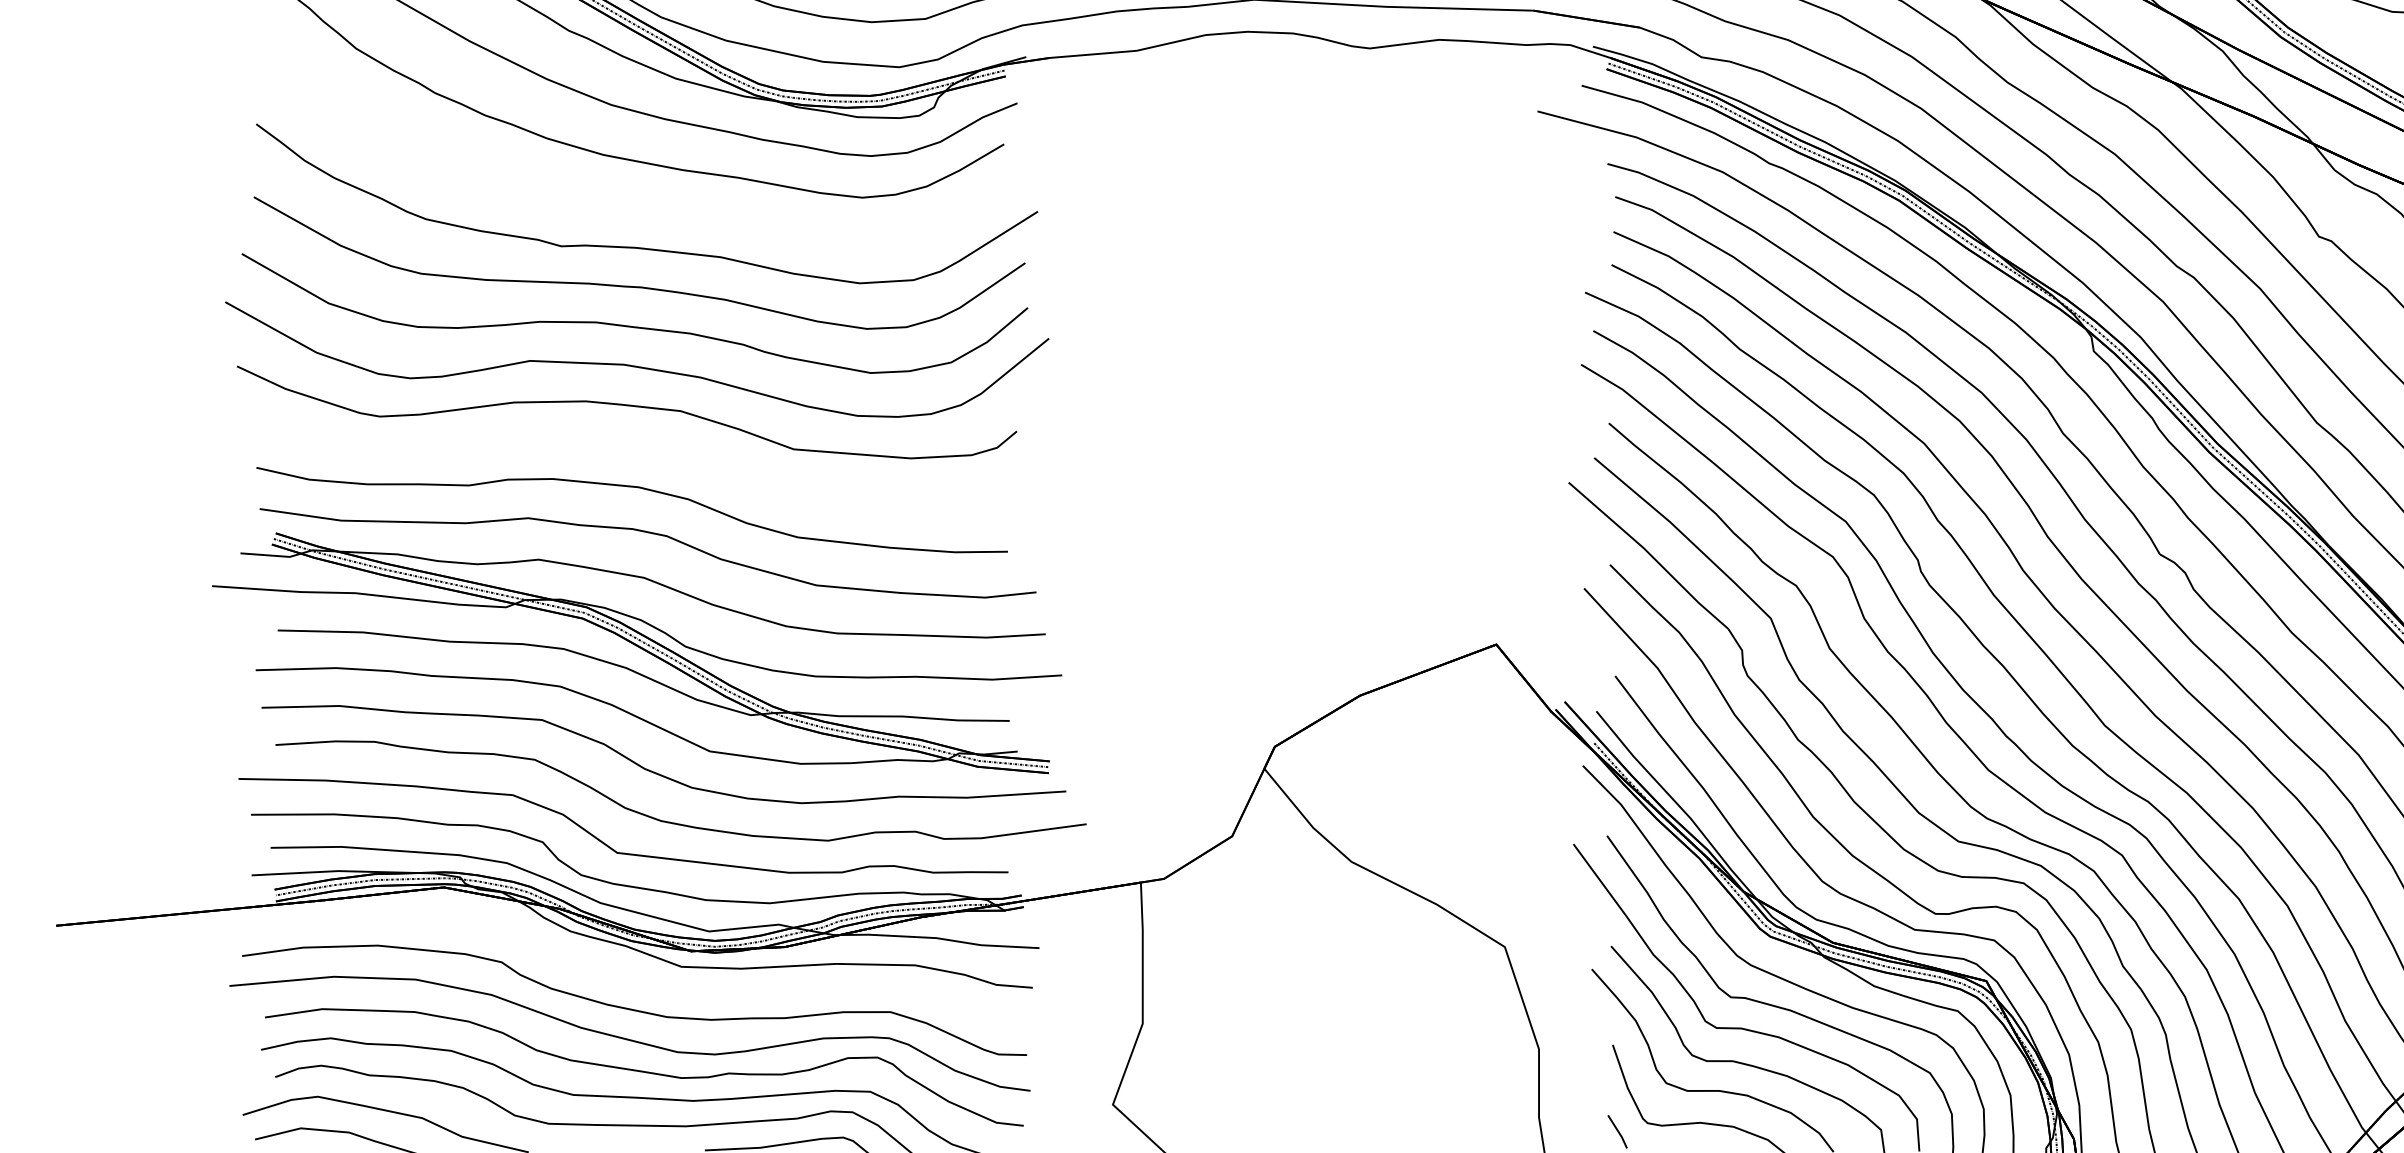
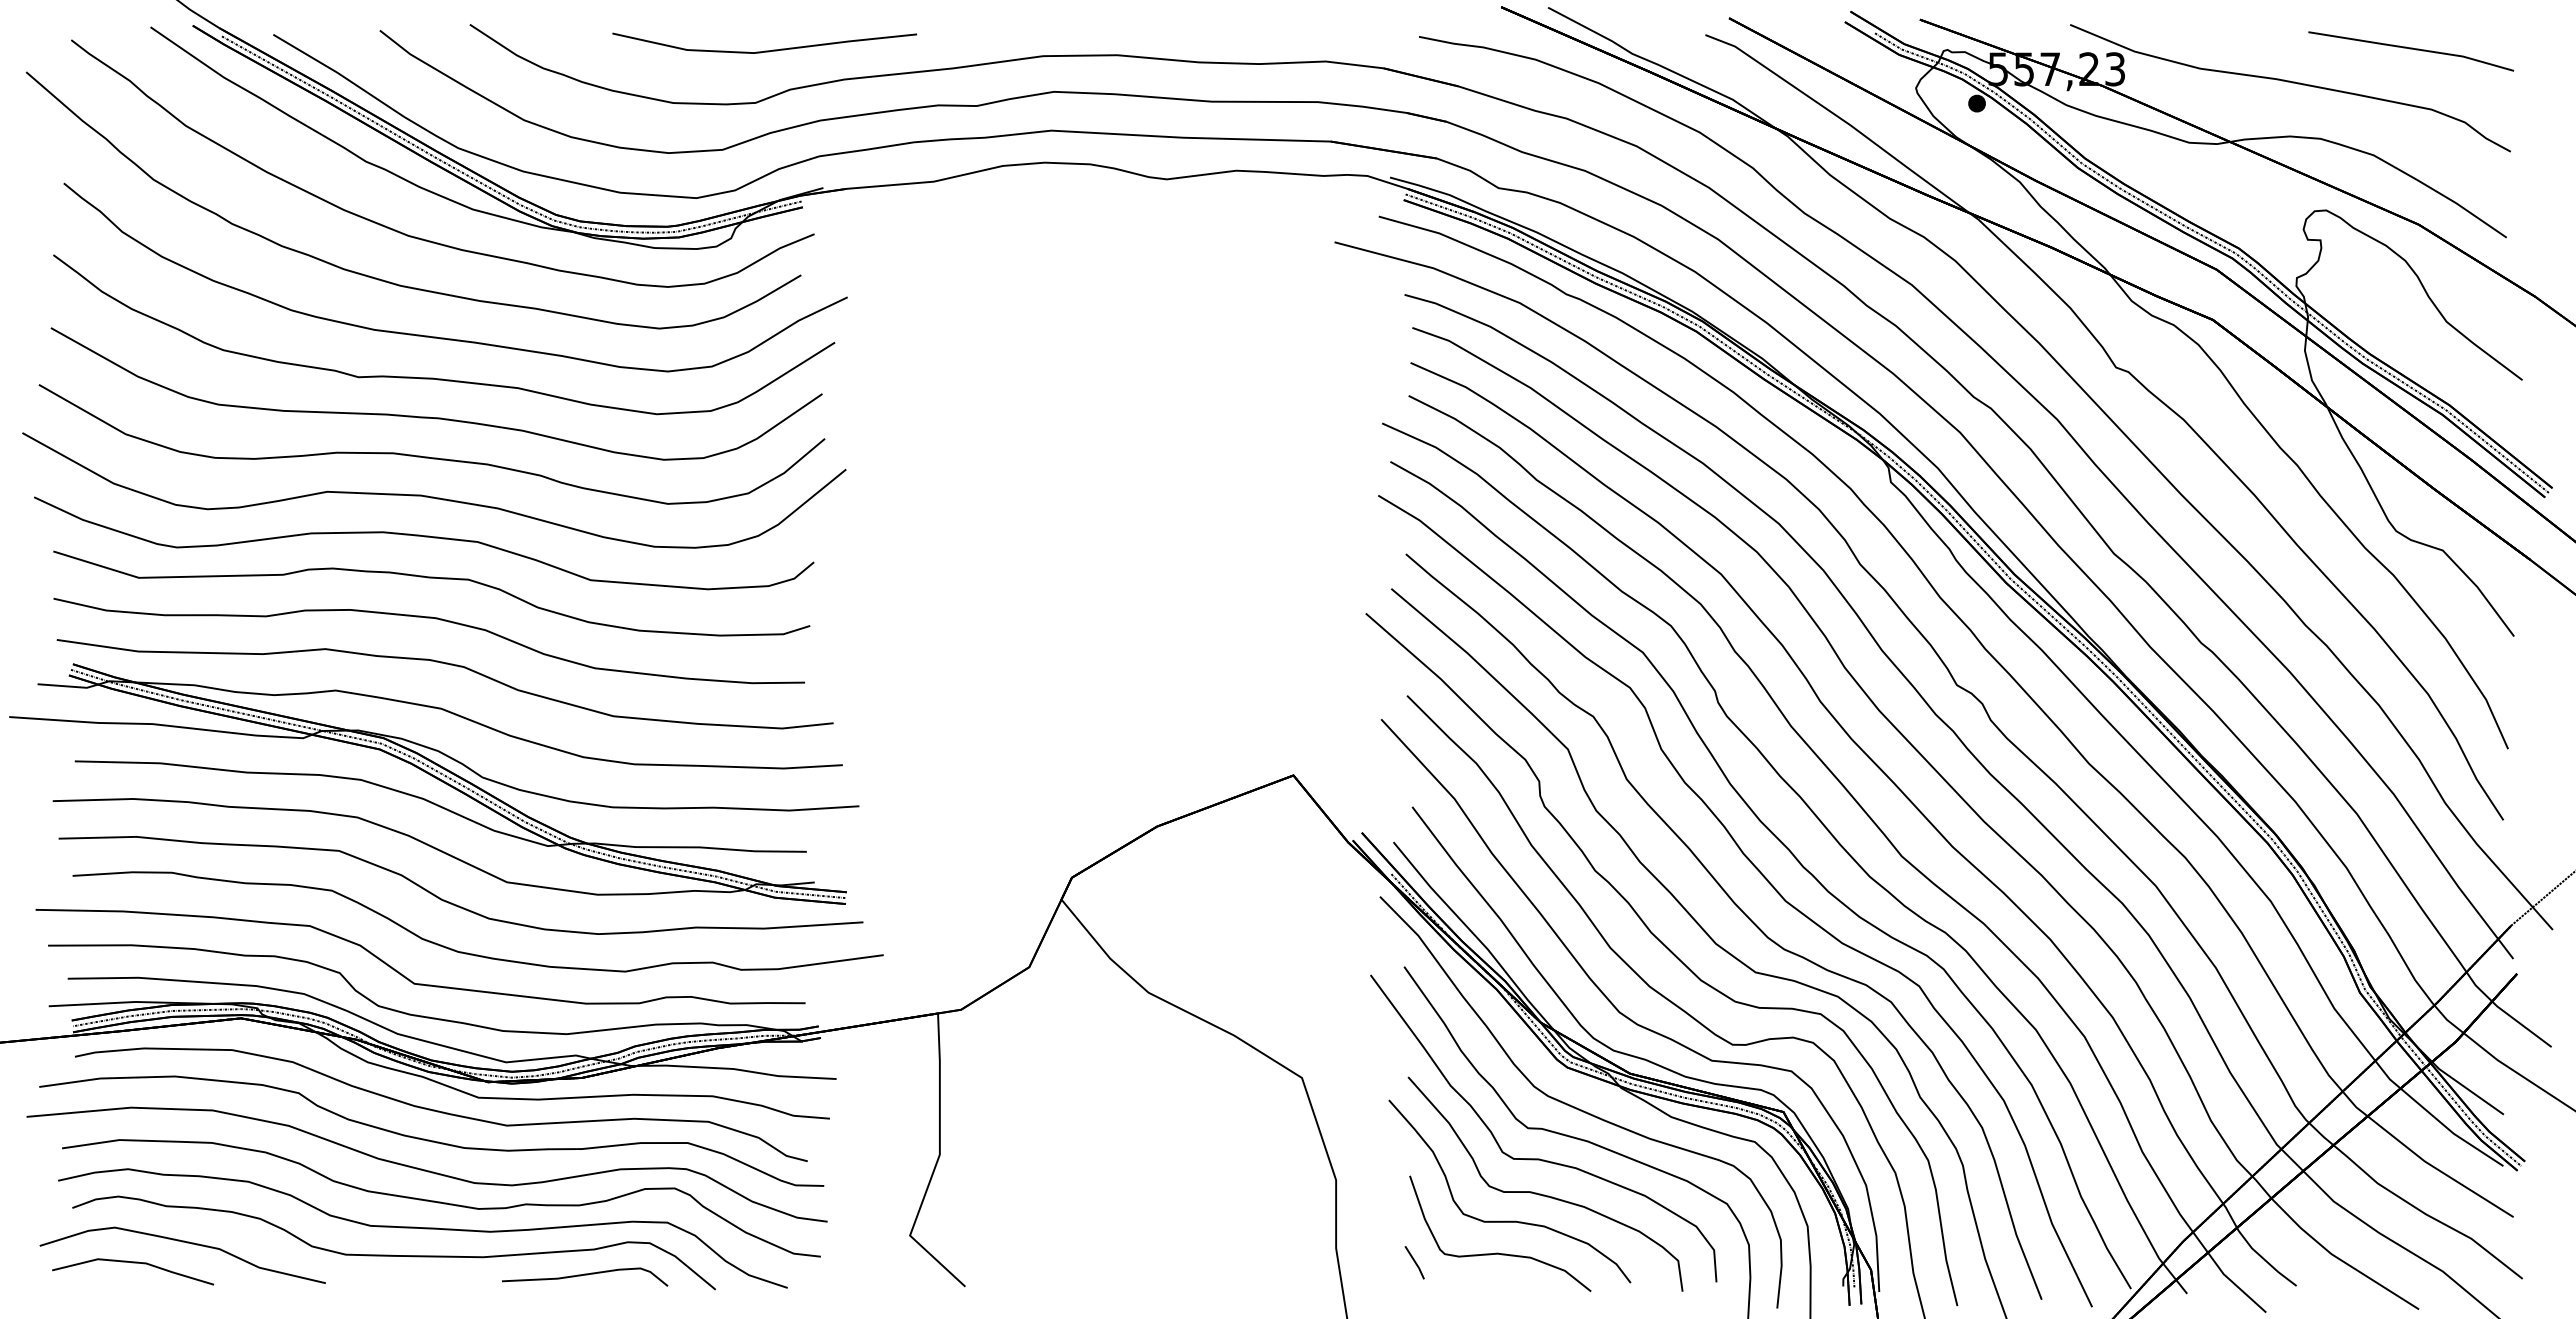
curve: (647, 206) -> (444, 337), added
part: (634, 447) -> (431, 578), added
curve: (642, 979) -> (439, 1110), added

